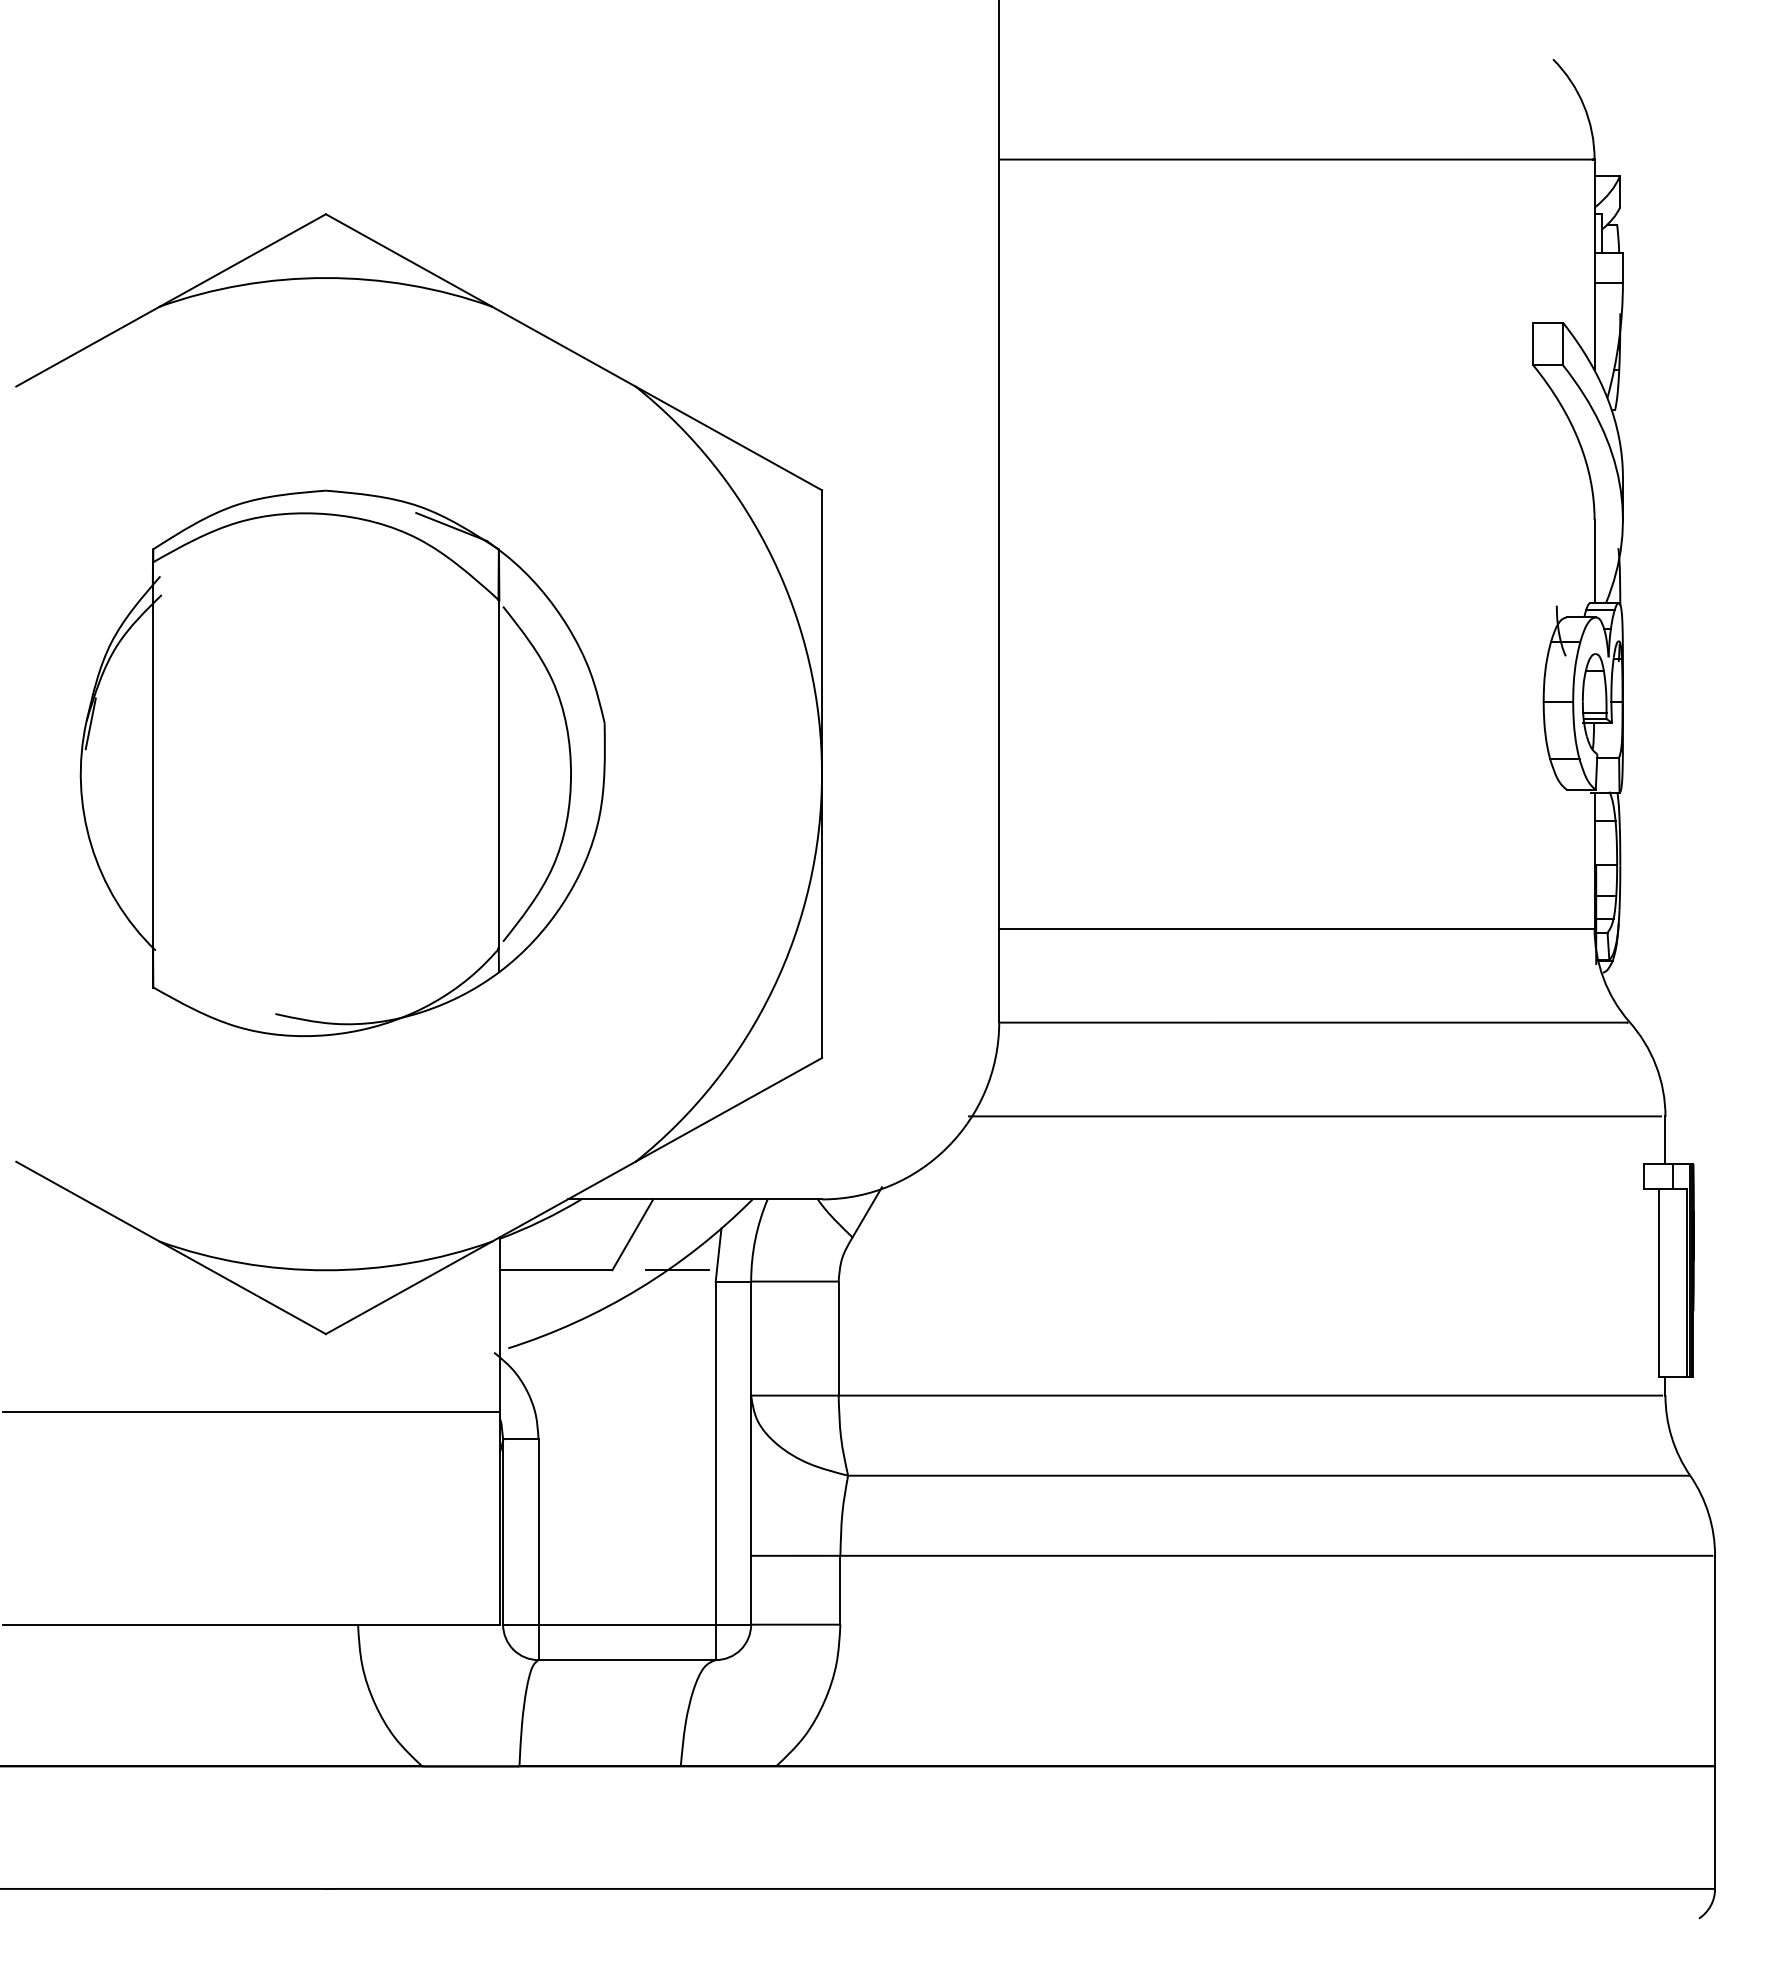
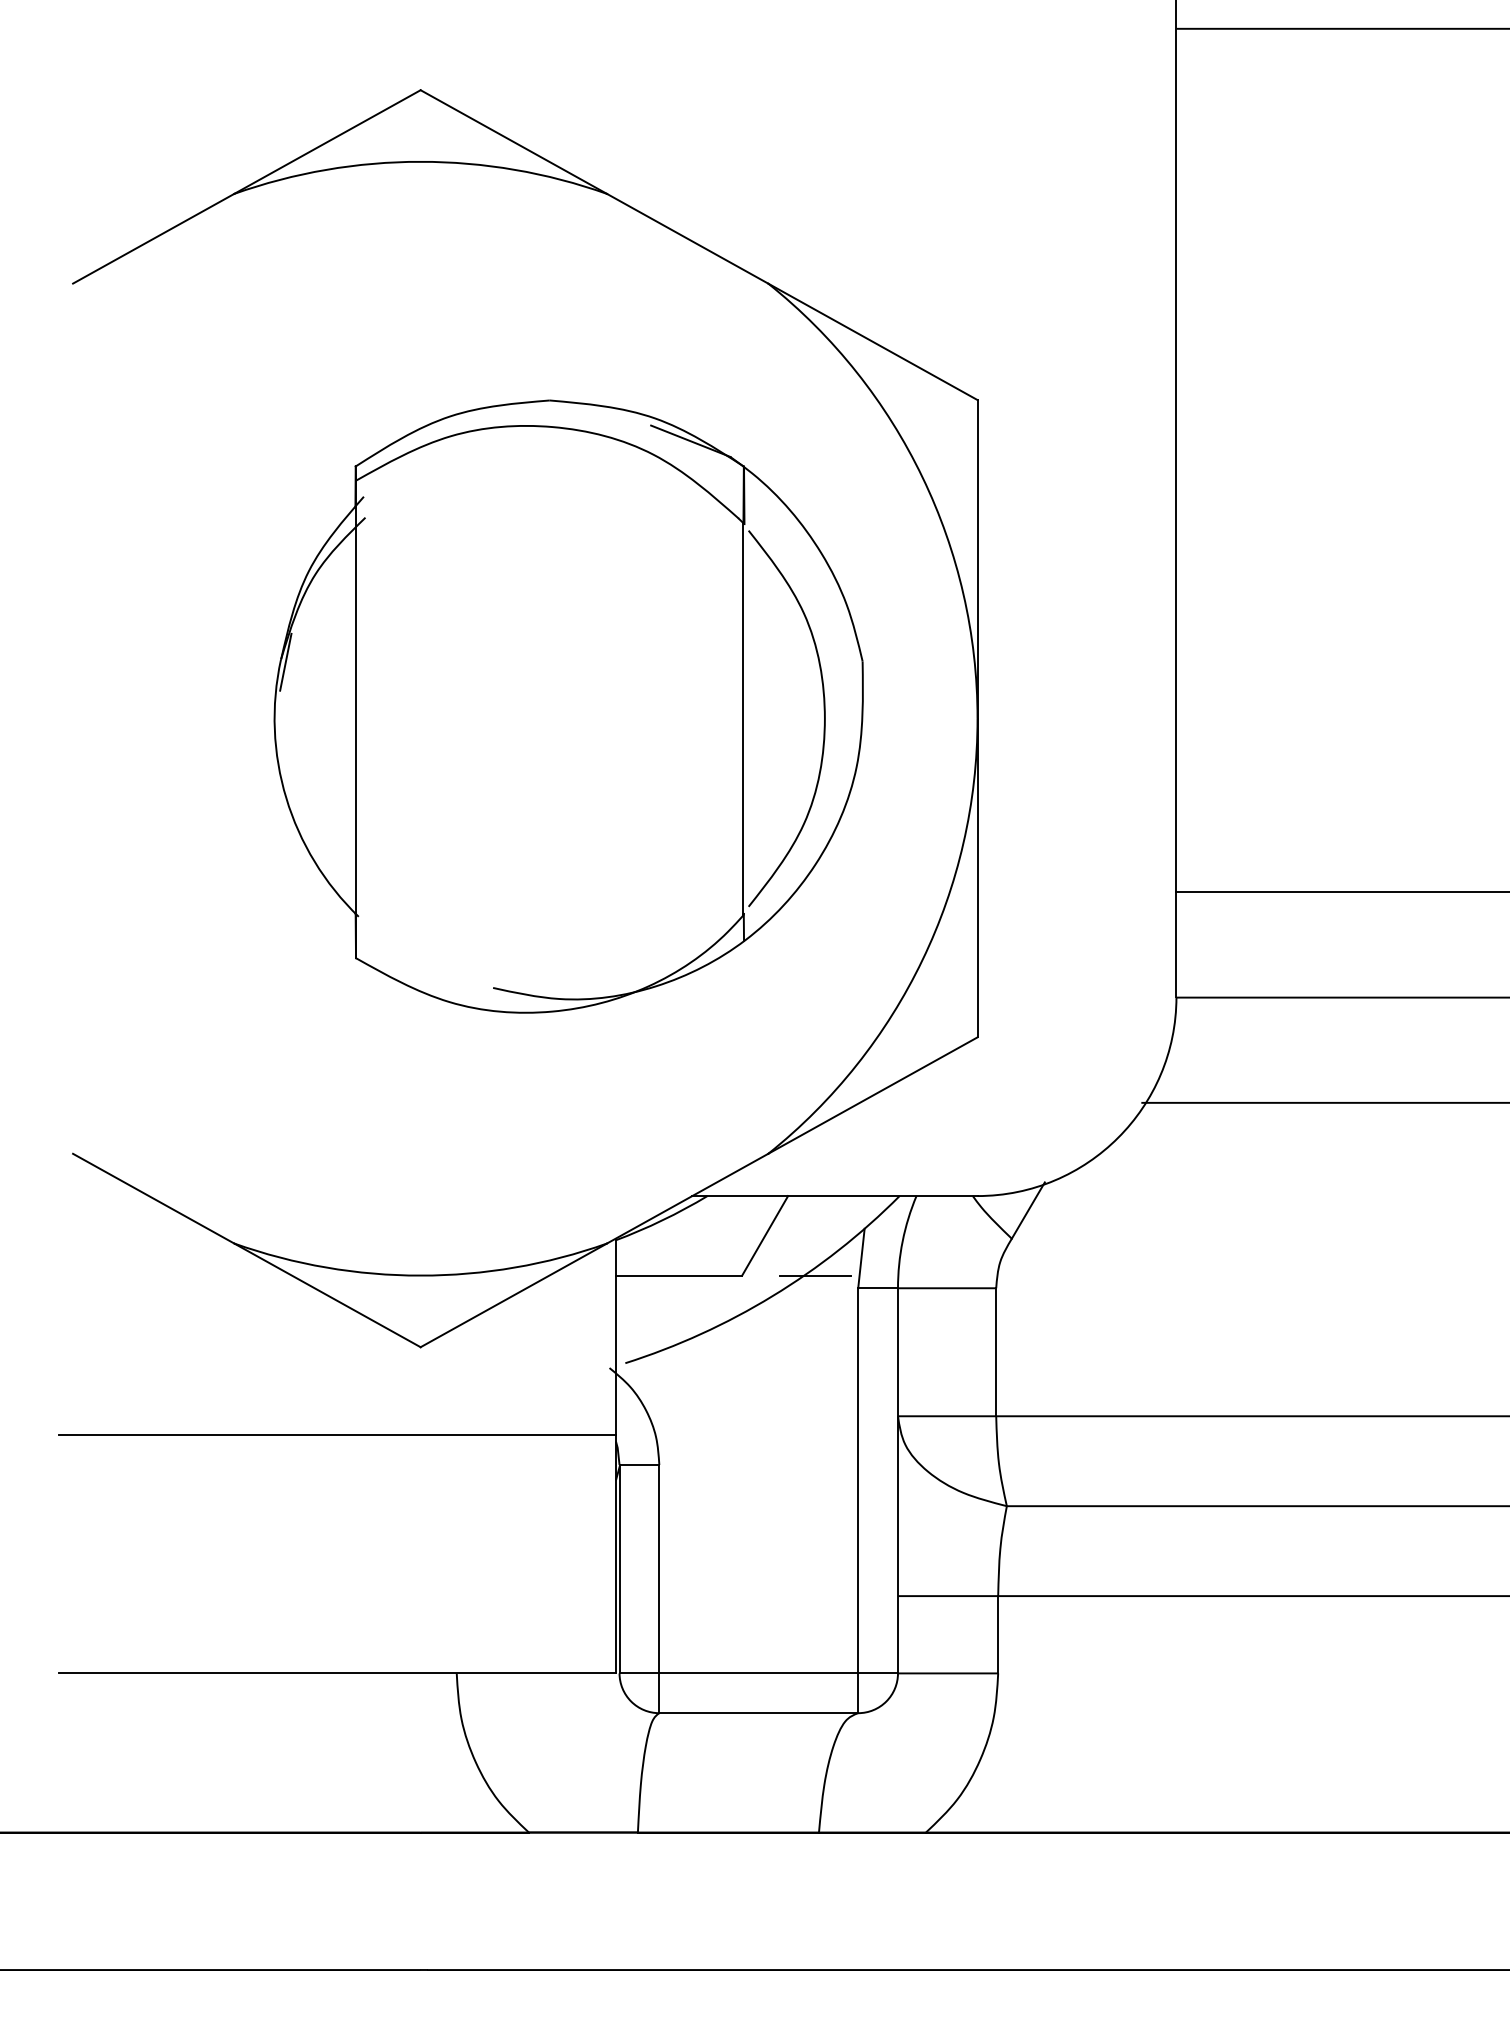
part: (342, 762) -> (568, 705), moved

